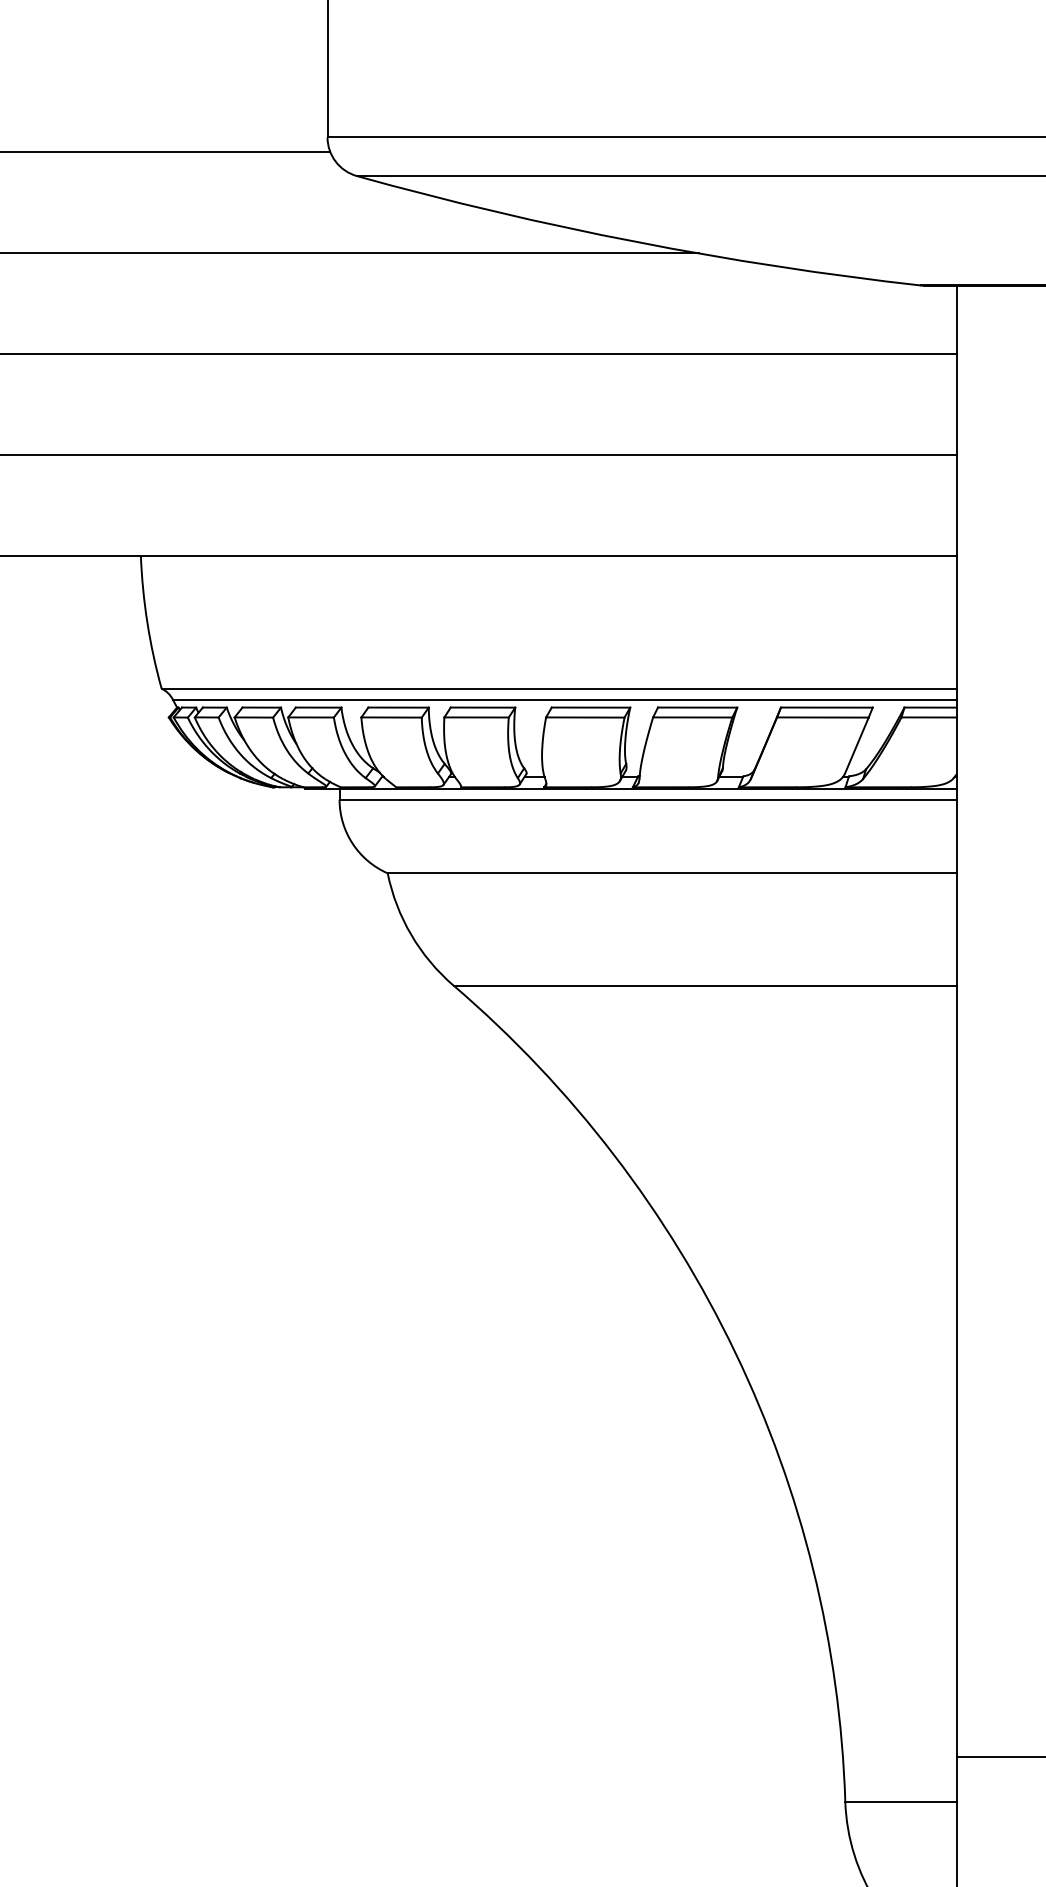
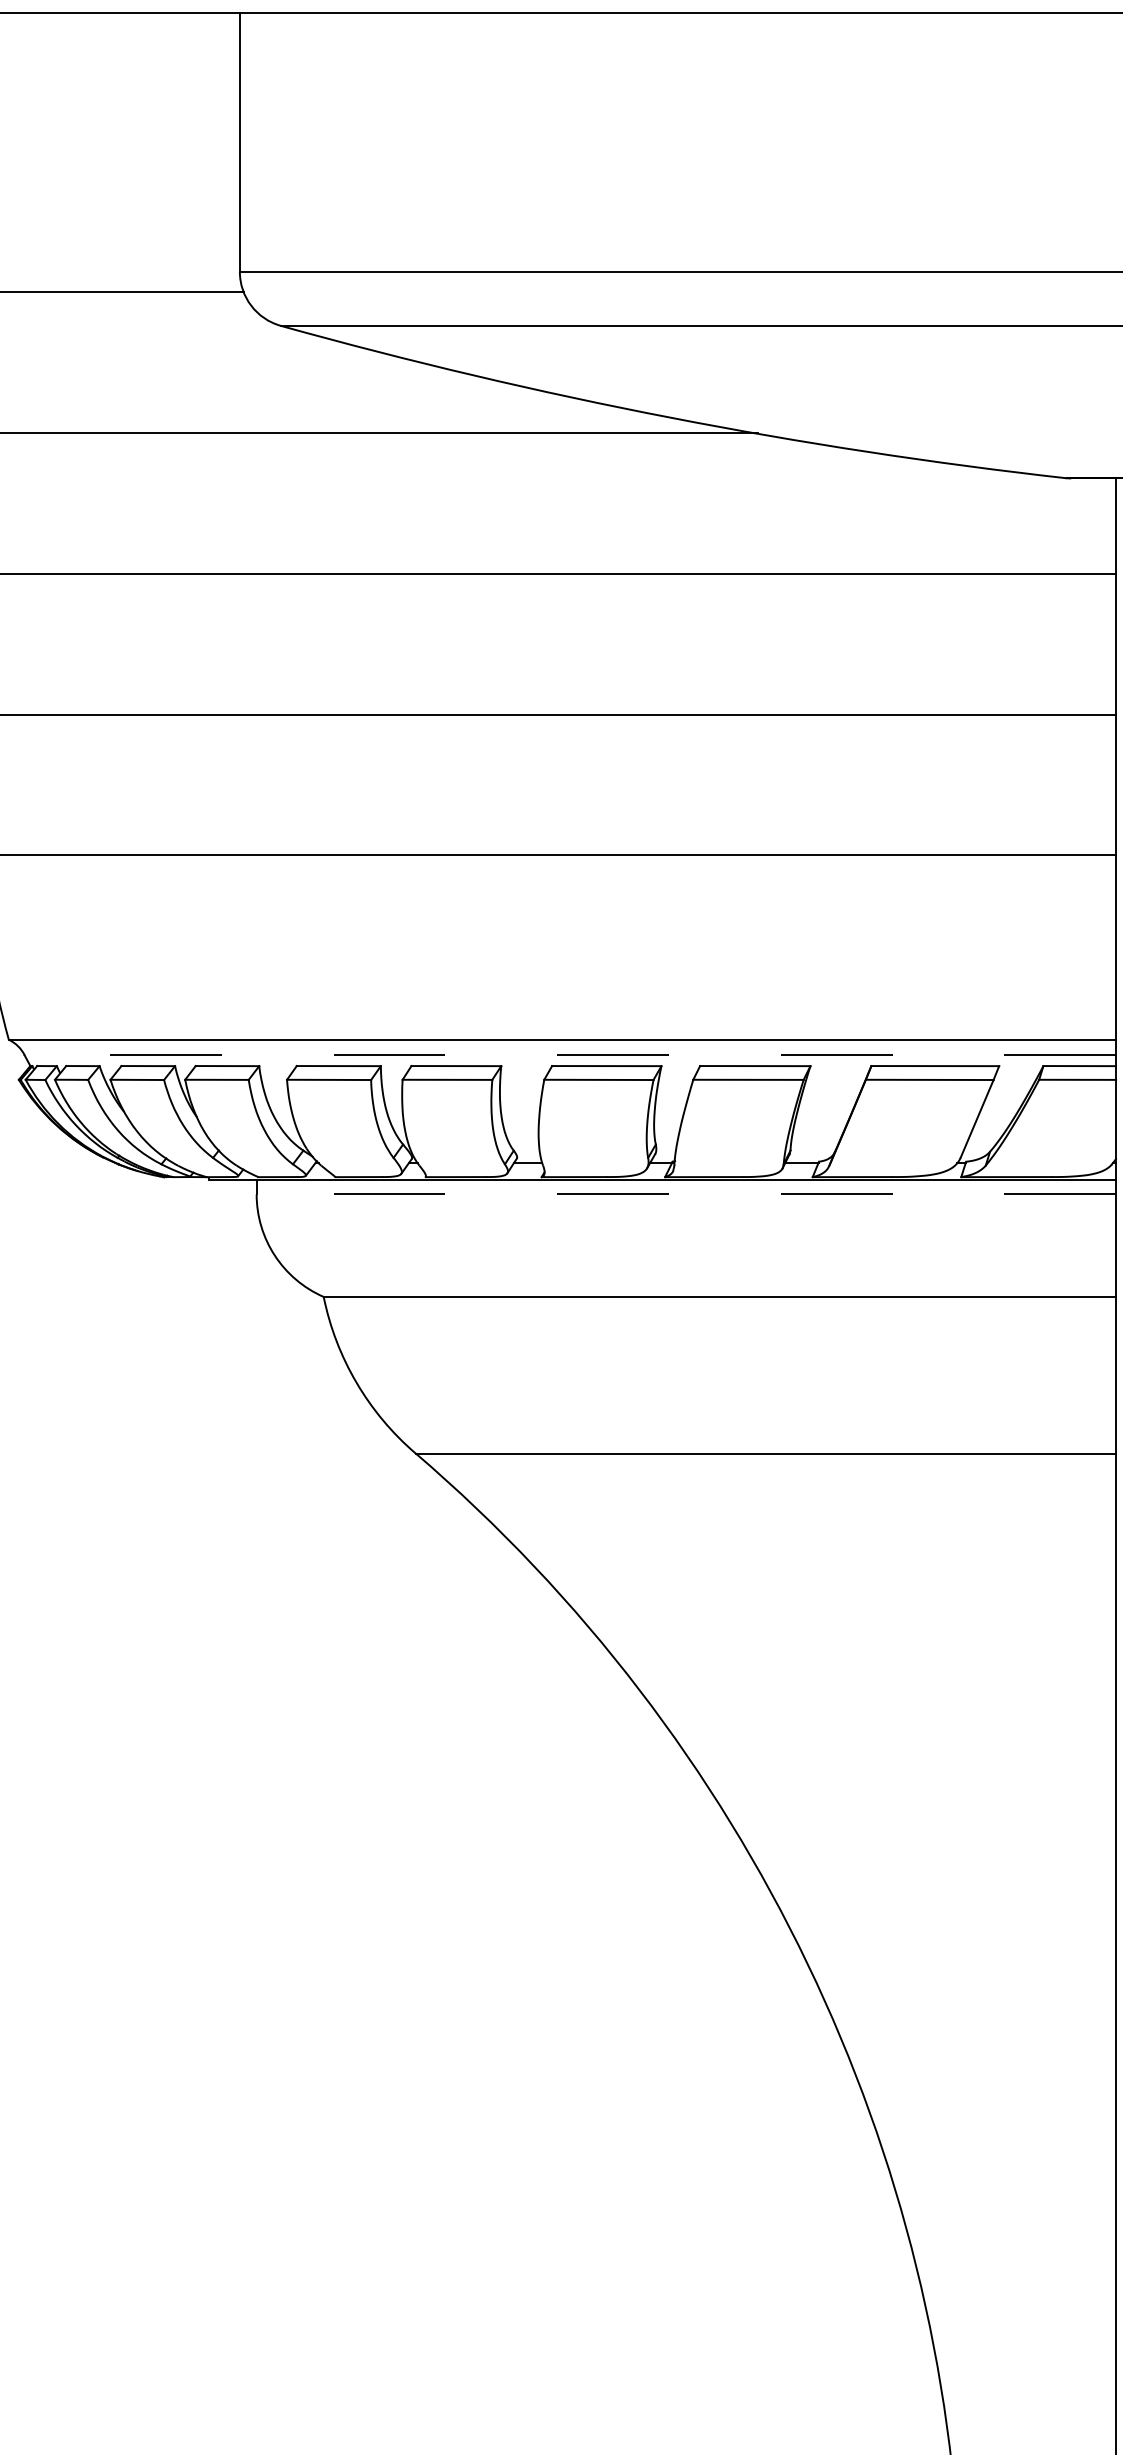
line: (564, 699) -> (569, 1054), solid -> dashed
line: (648, 799) -> (686, 1194), solid -> dashed

